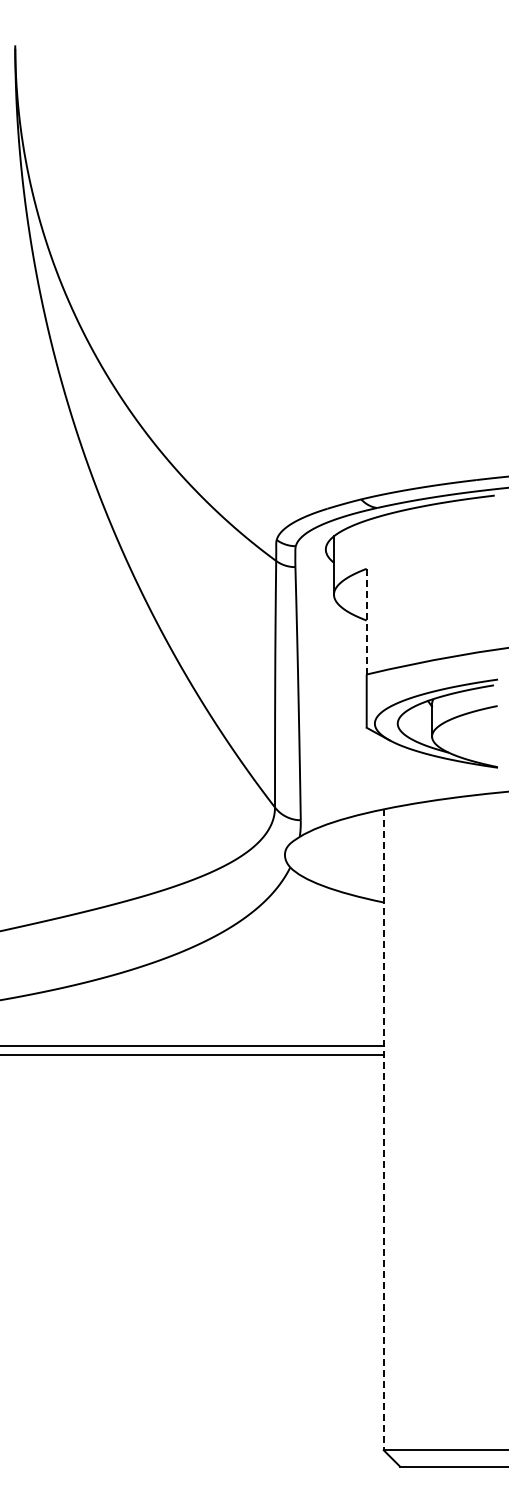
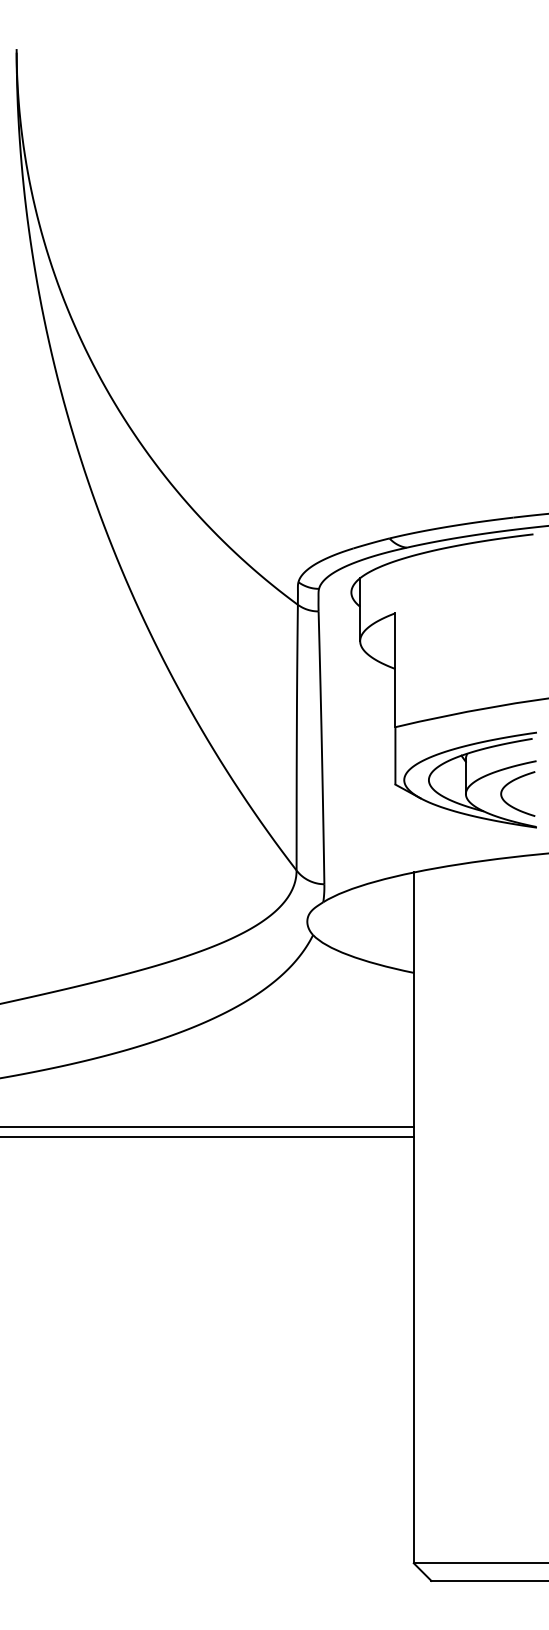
line: (366, 621) -> (395, 670), dashed -> solid
curve: (471, 728) -> (508, 785), added
line: (383, 1130) -> (413, 1218), dashed -> solid

